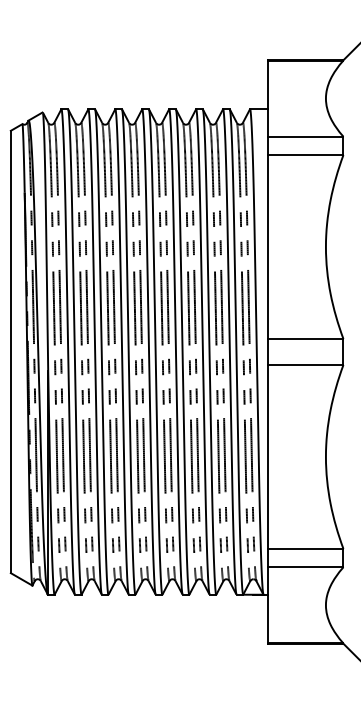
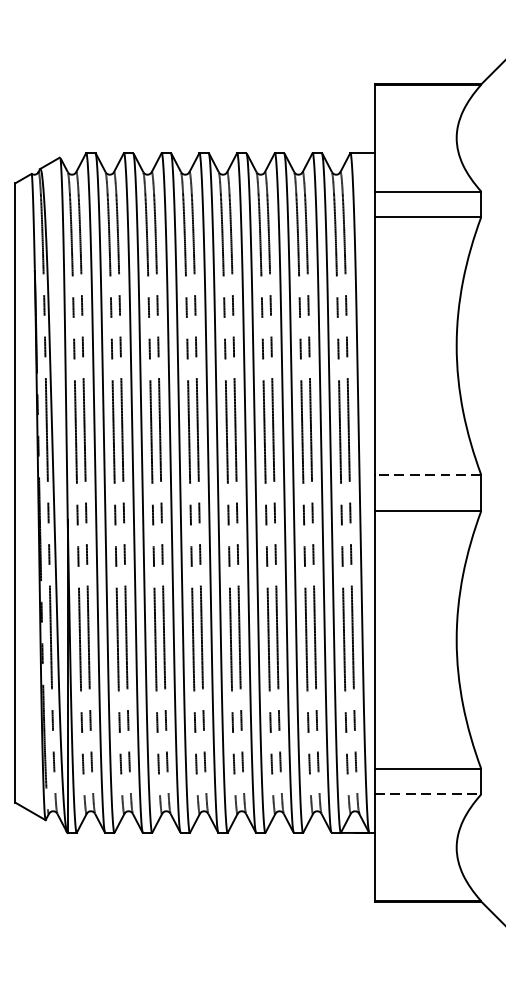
line: (305, 339) -> (428, 475), solid -> dashed
line: (305, 567) -> (428, 794), solid -> dashed

